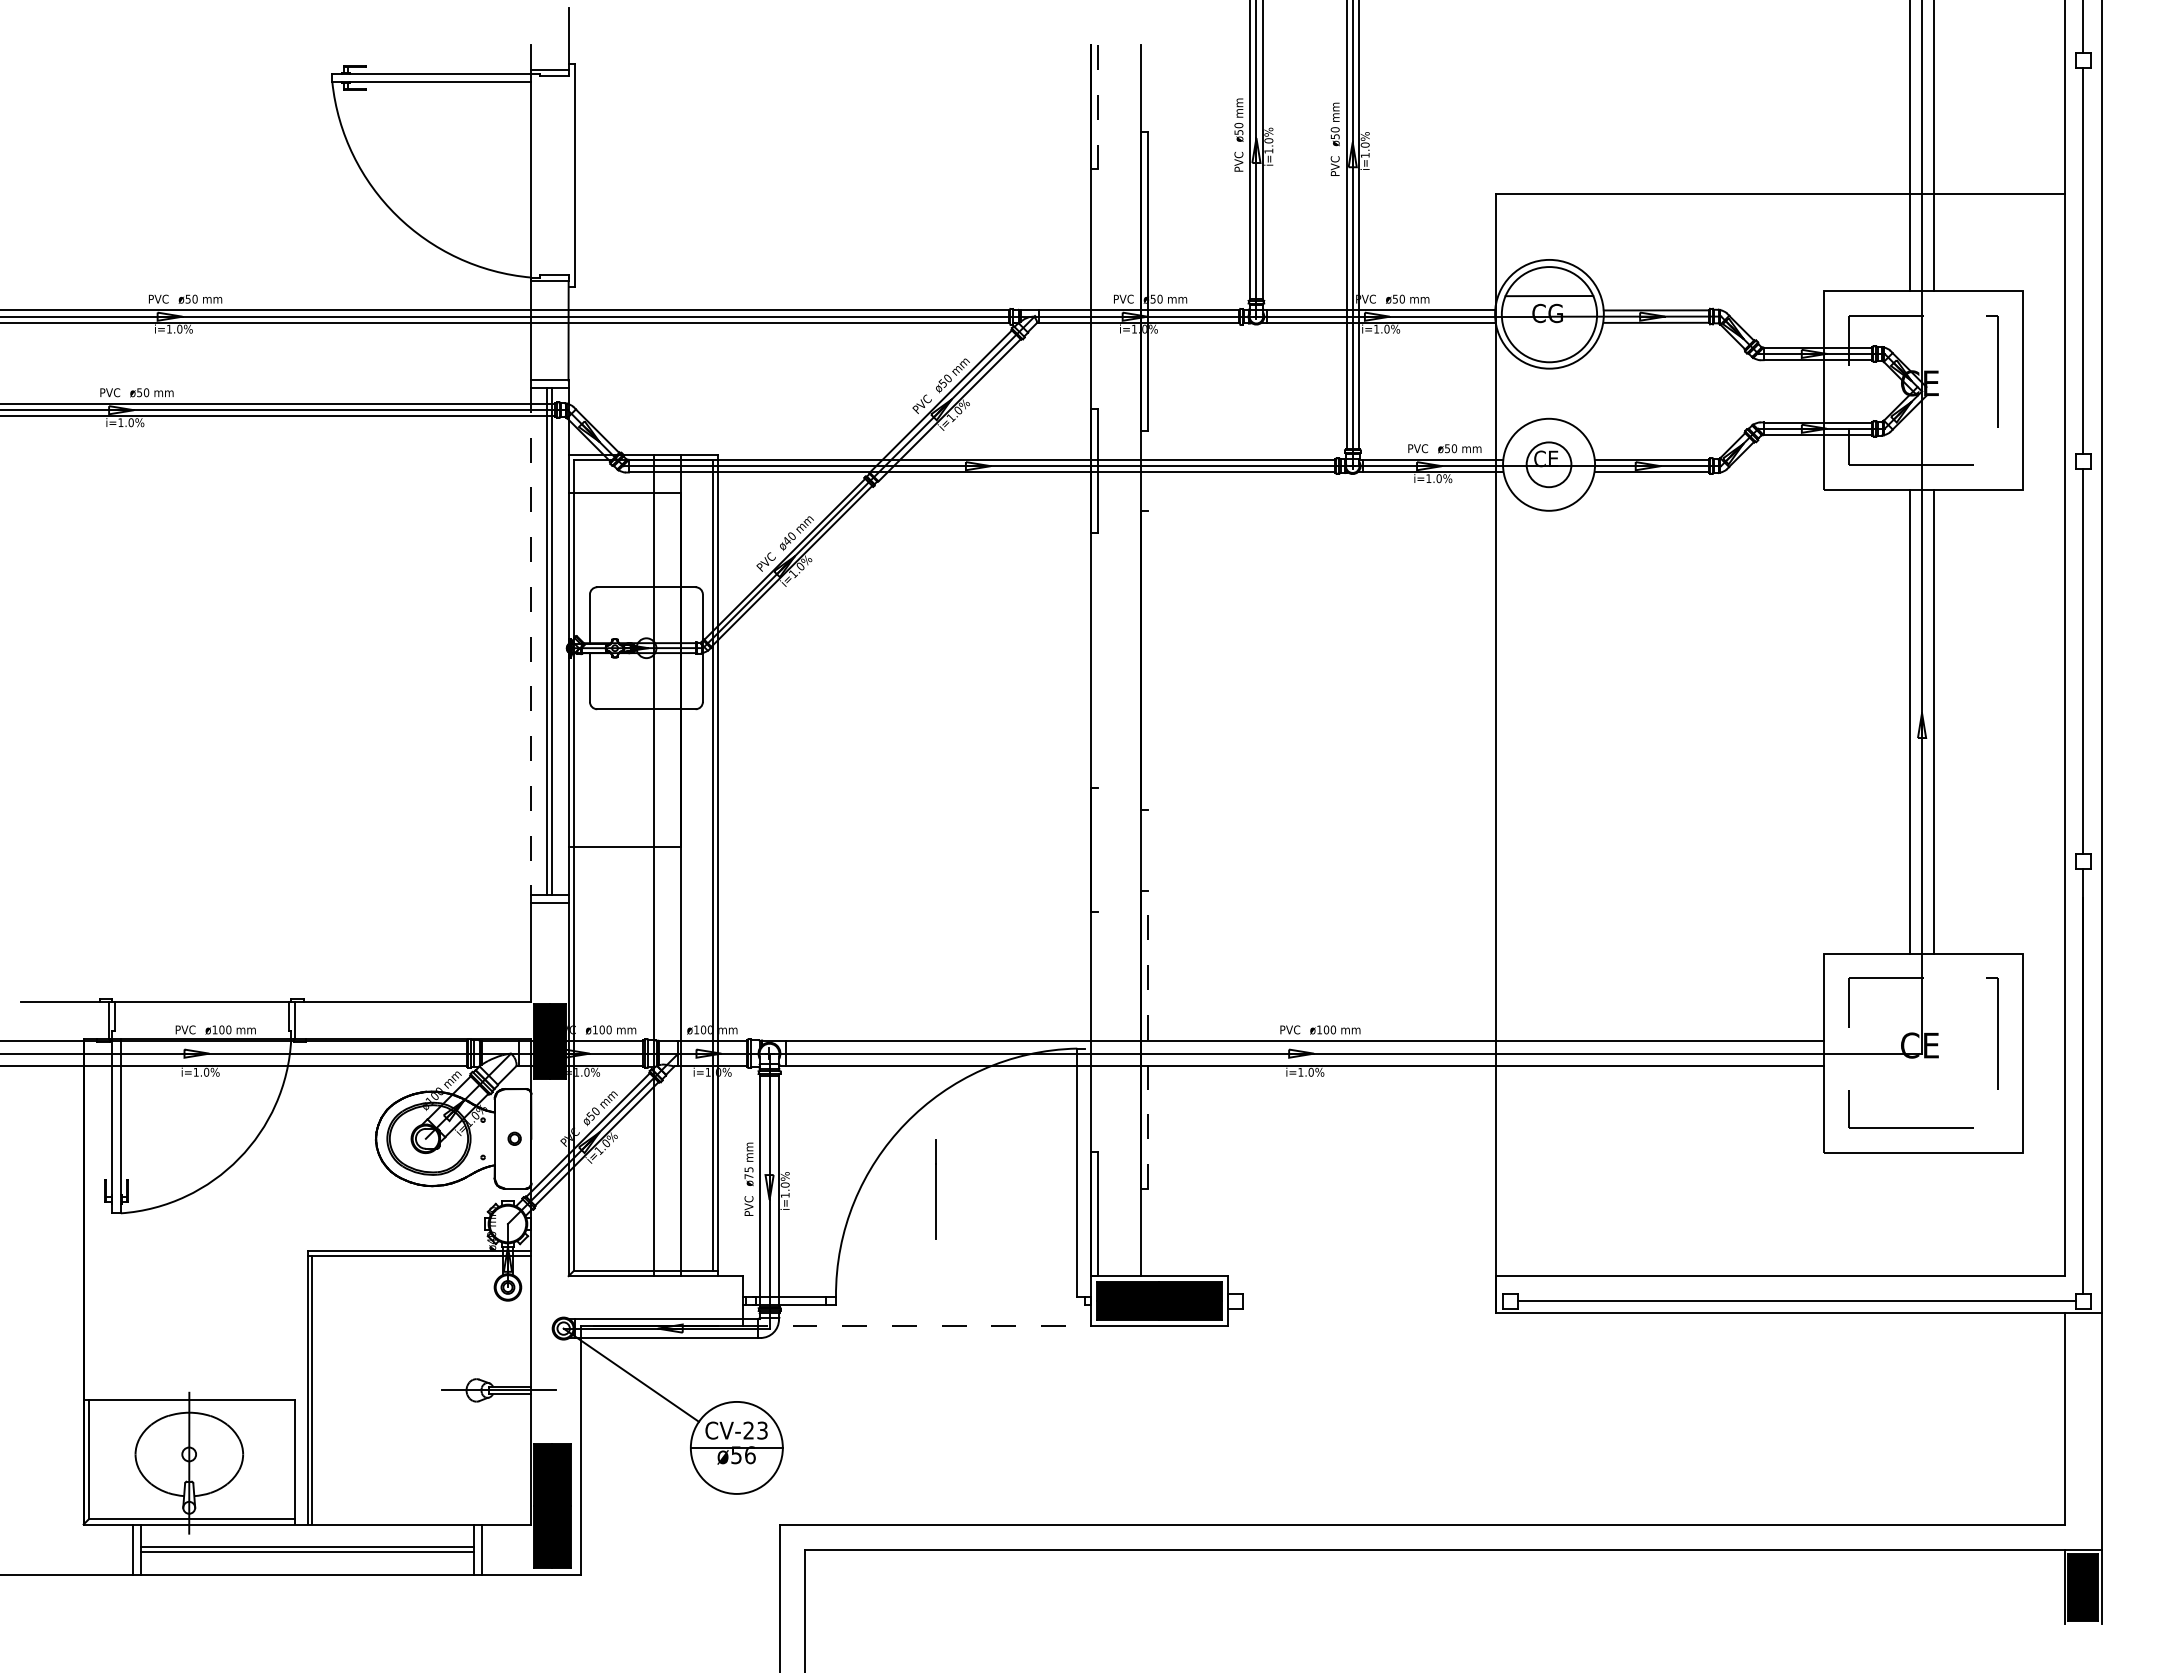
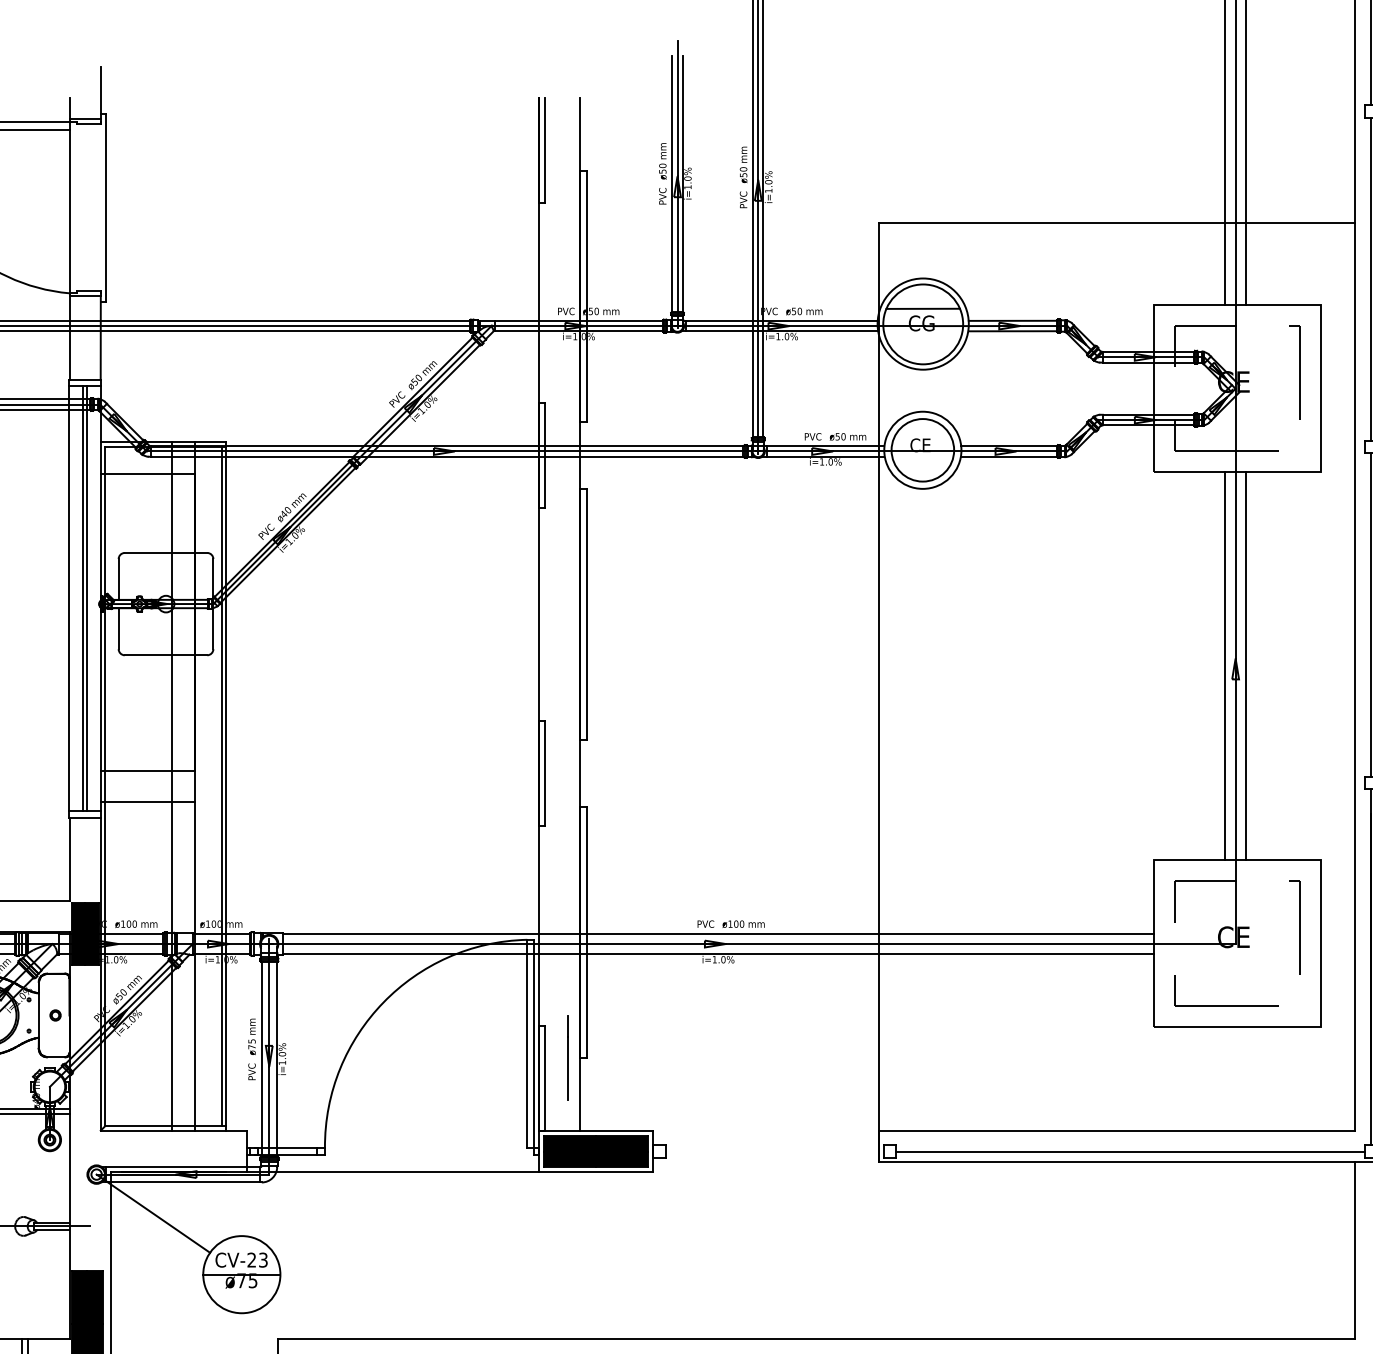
line: (1098, 106) -> (545, 149), dashed -> solid
circle: (1548, 464) -> (922, 450), size x1.67
line: (531, 641) -> (69, 598), dashed -> solid
line: (1148, 660) -> (587, 614), added
line: (1098, 850) -> (545, 773), added
line: (624, 884) -> (147, 802), added
line: (1148, 1039) -> (587, 932), dashed -> solid
line: (1084, 1172) -> (533, 1043), added
line: (935, 1189) -> (567, 1057), moved
line: (917, 1325) -> (393, 1172), dashed -> solid
text: (743, 1455) -> (247, 1281), ø56 -> ø75

